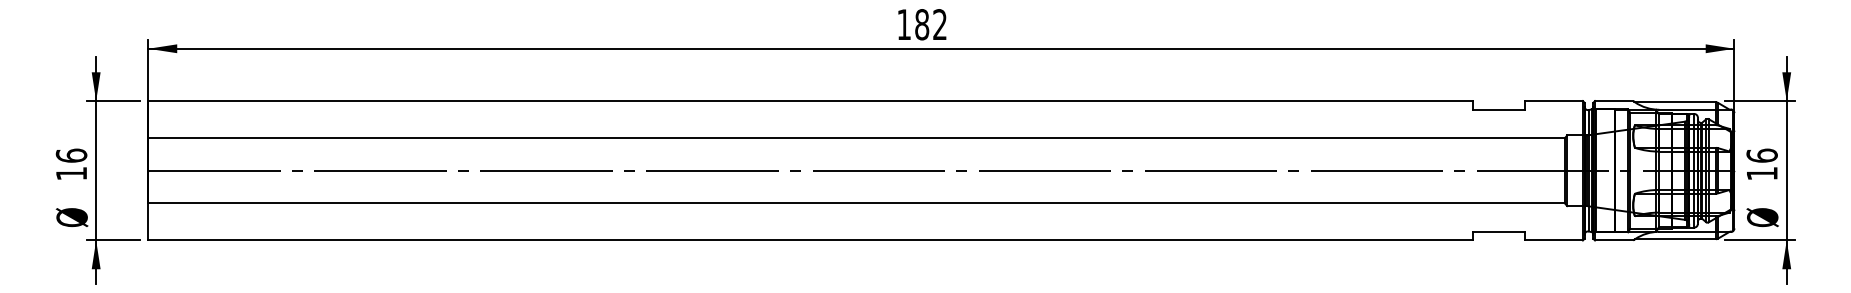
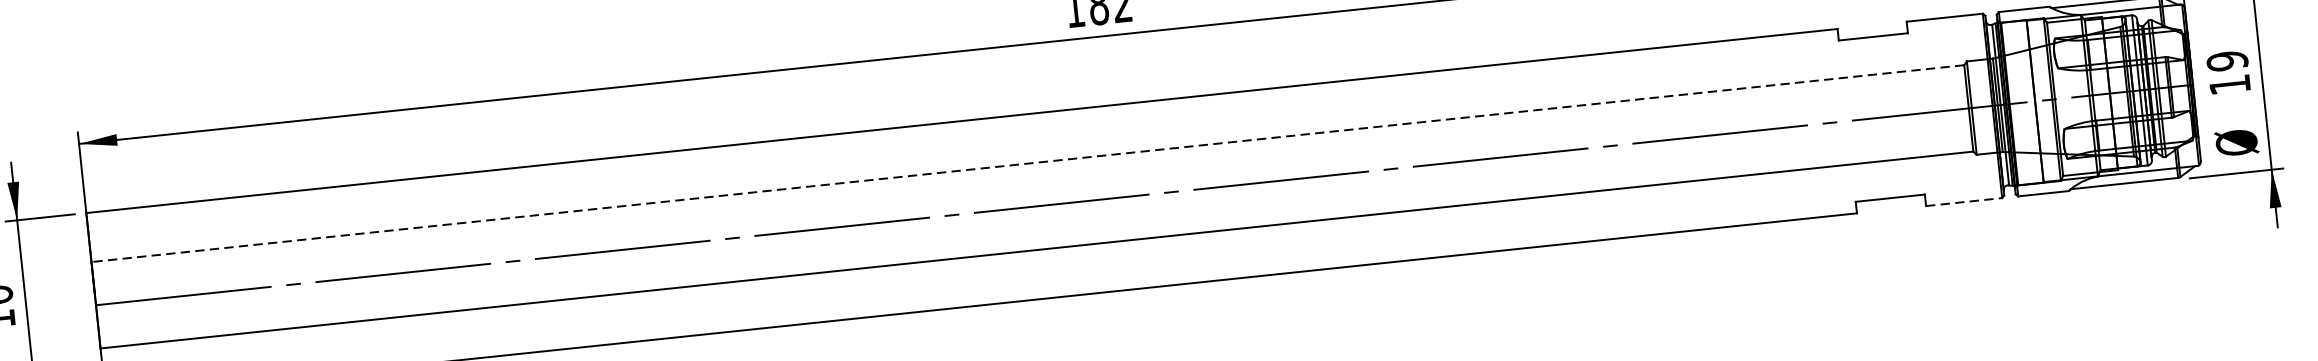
line: (856, 138) -> (1027, 164), solid -> dashed
text: (1761, 155) -> (2226, 60), 16 -> 19
line: (1554, 240) -> (1964, 202), solid -> dashed

